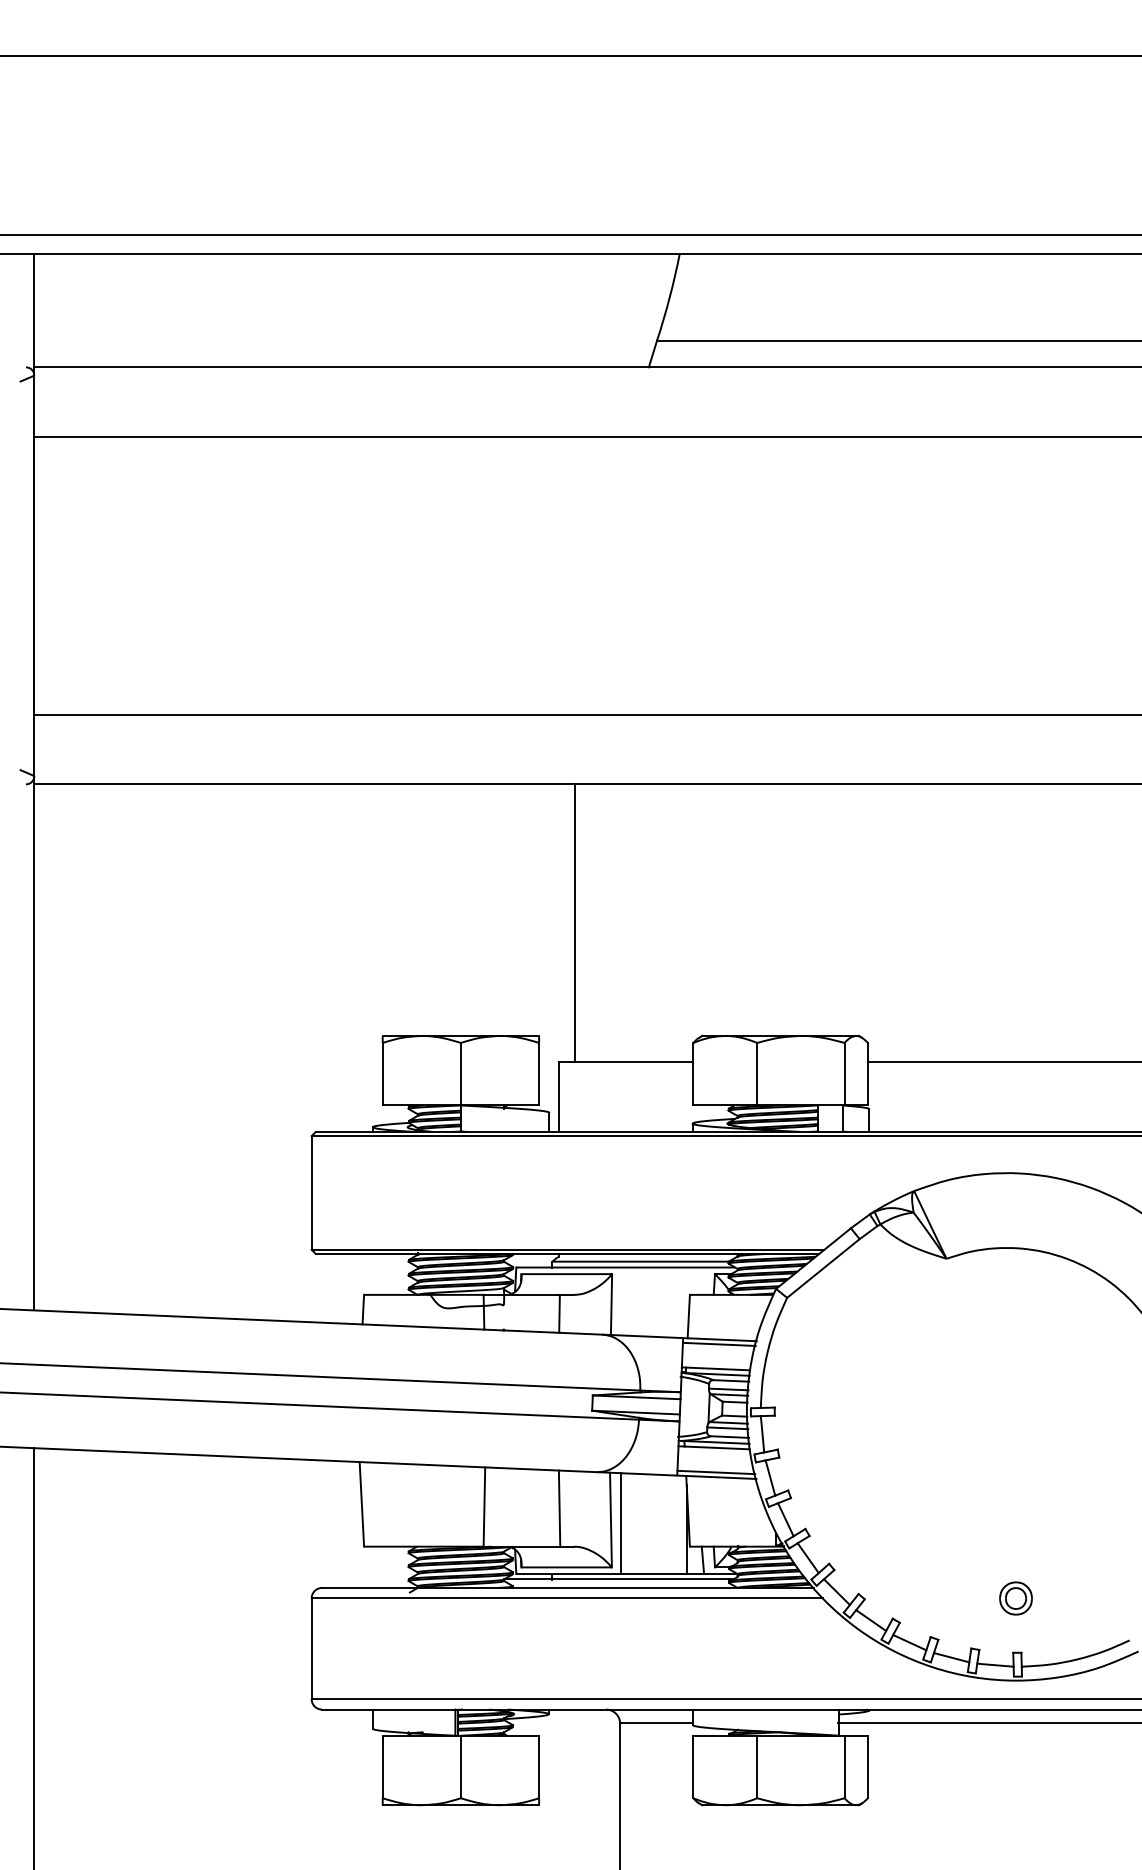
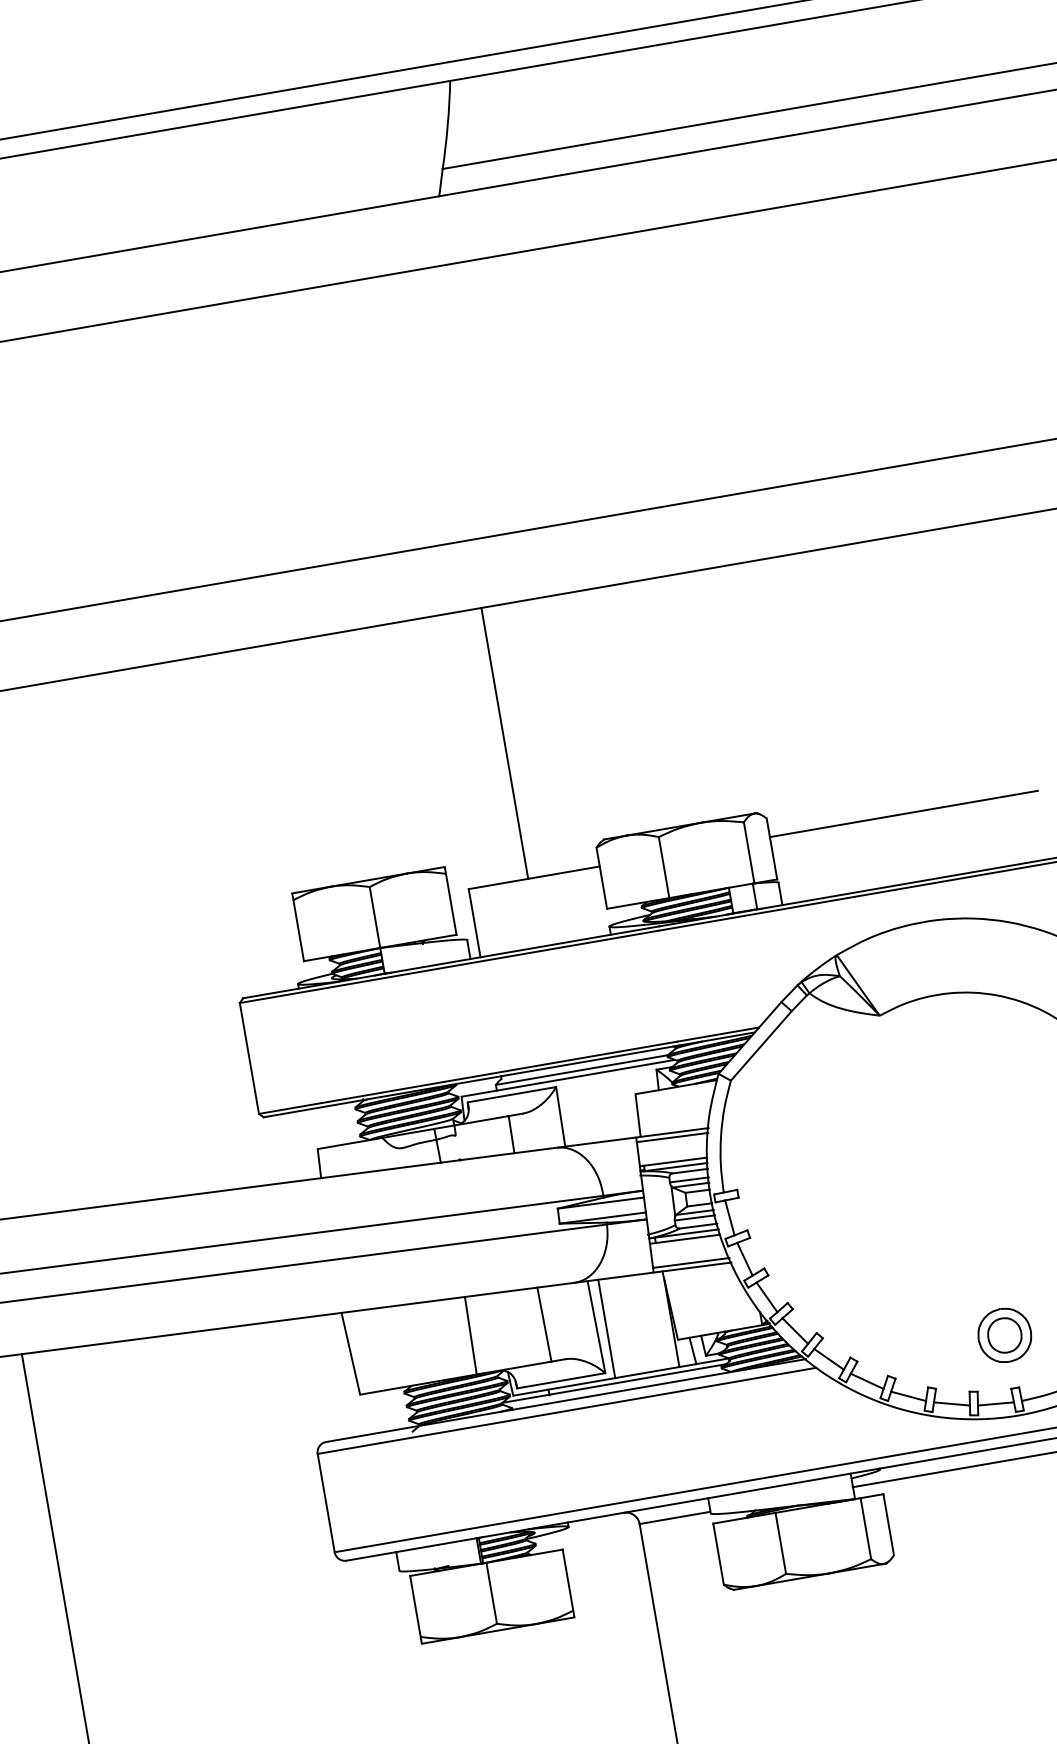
line: (575, 923) -> (505, 743), moved
part: (1015, 1598) -> (1004, 1335), size x1.67

